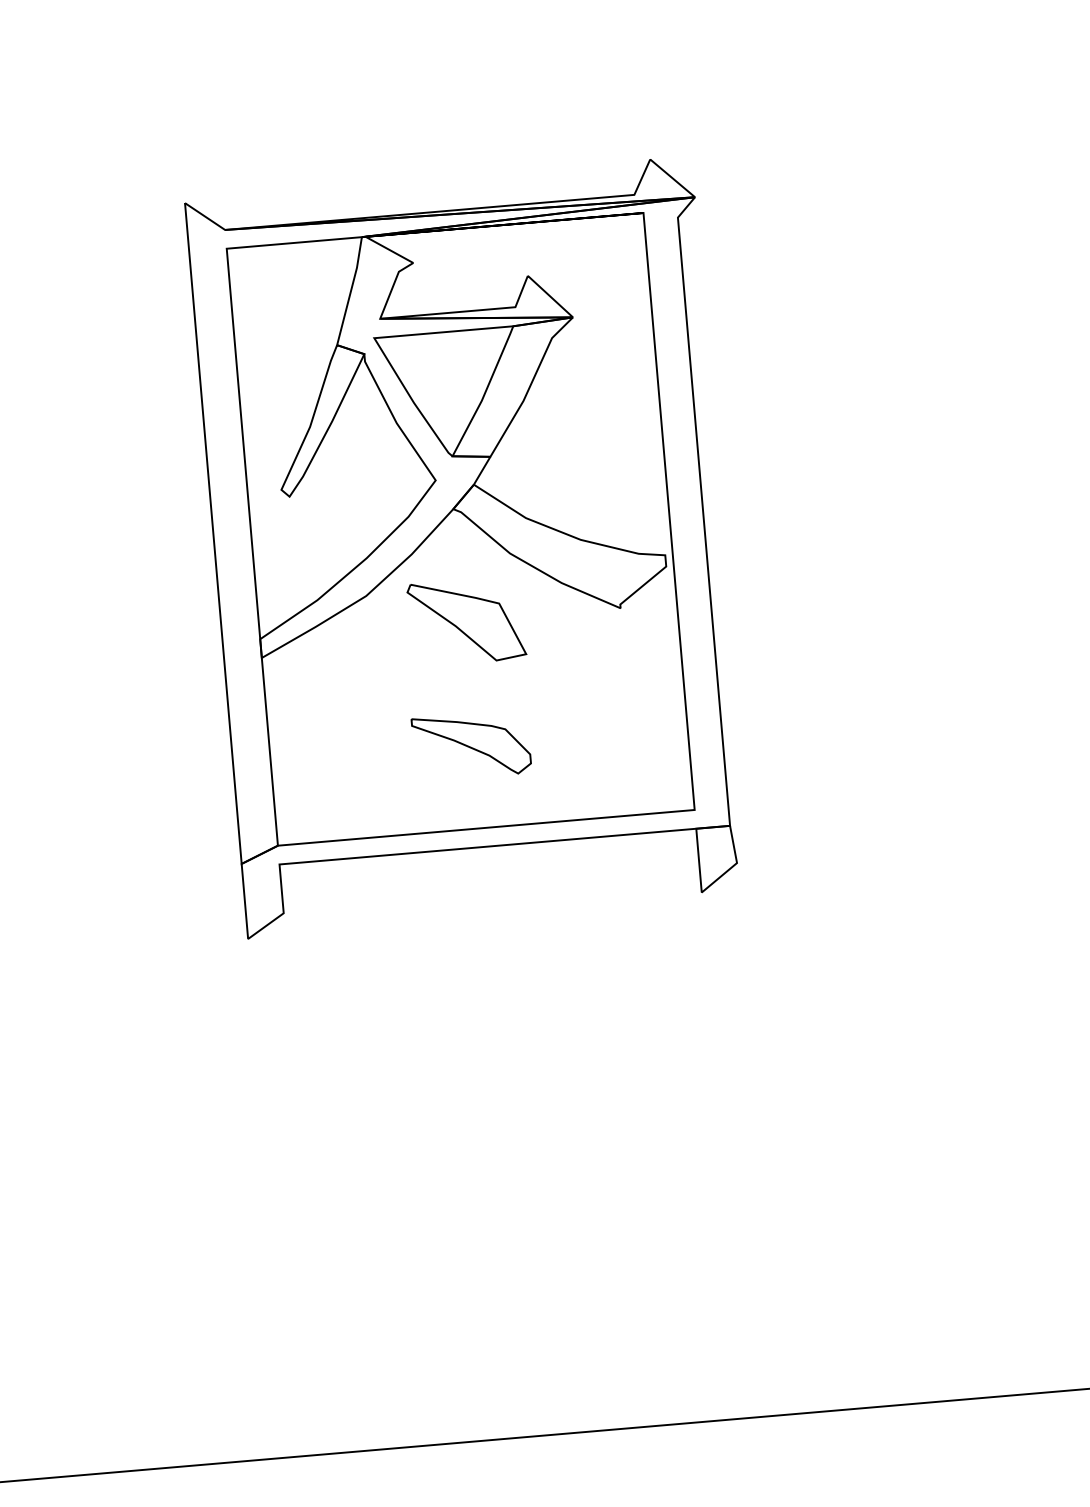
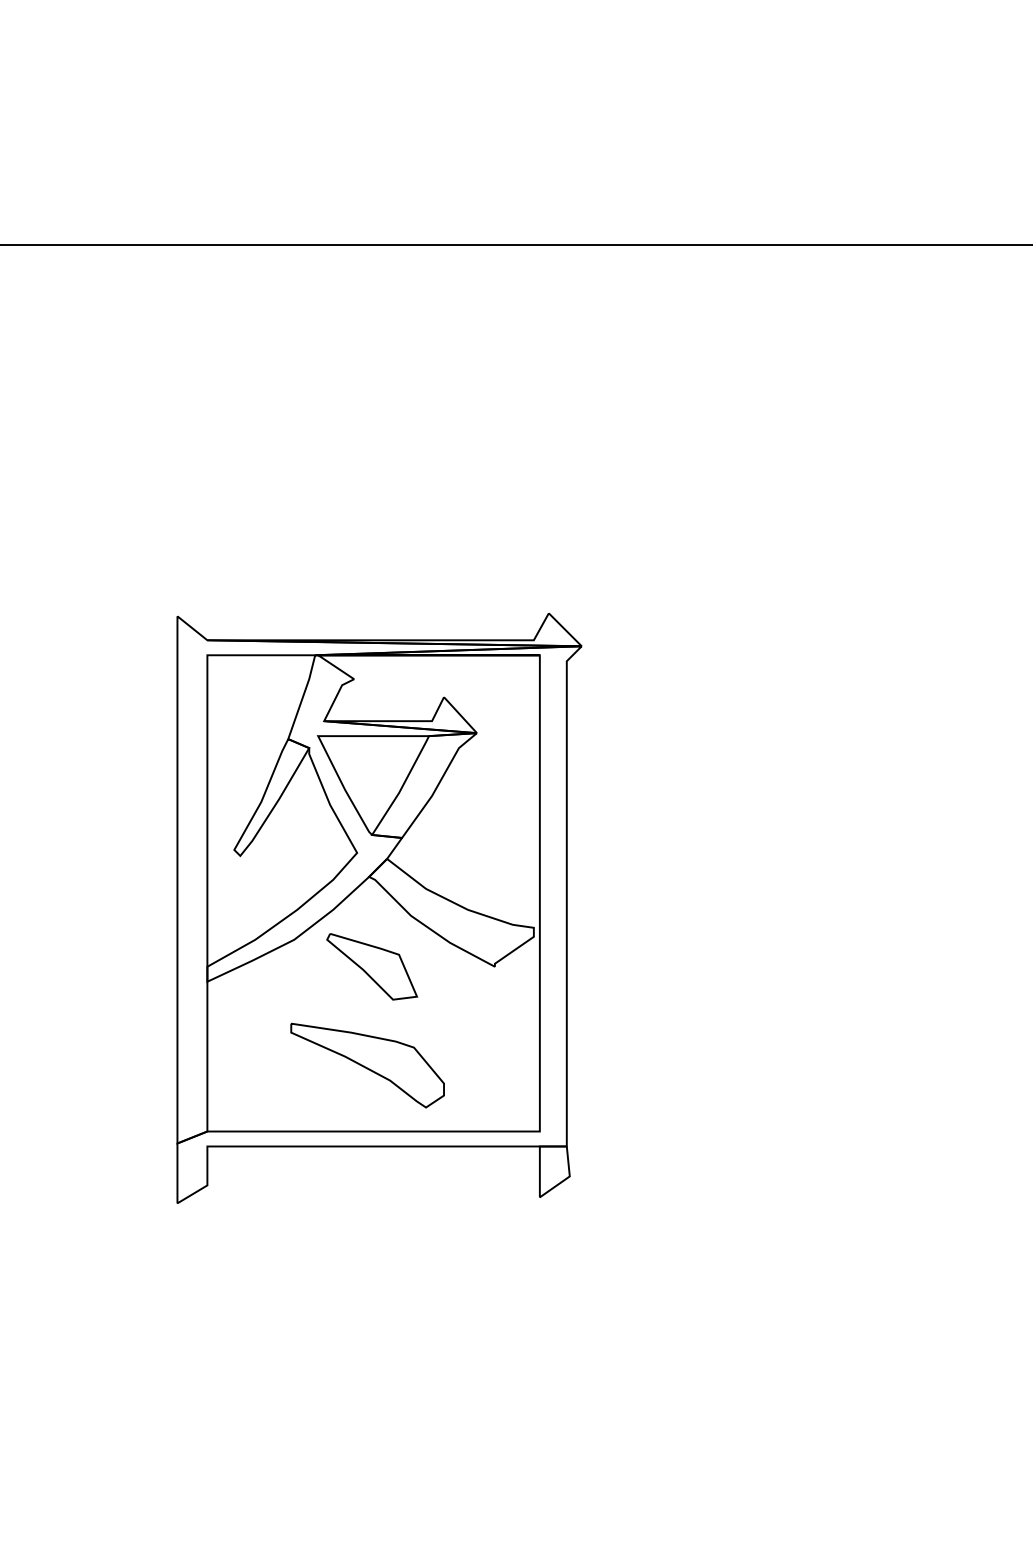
part: (471, 745) -> (367, 1065), size x1.67

